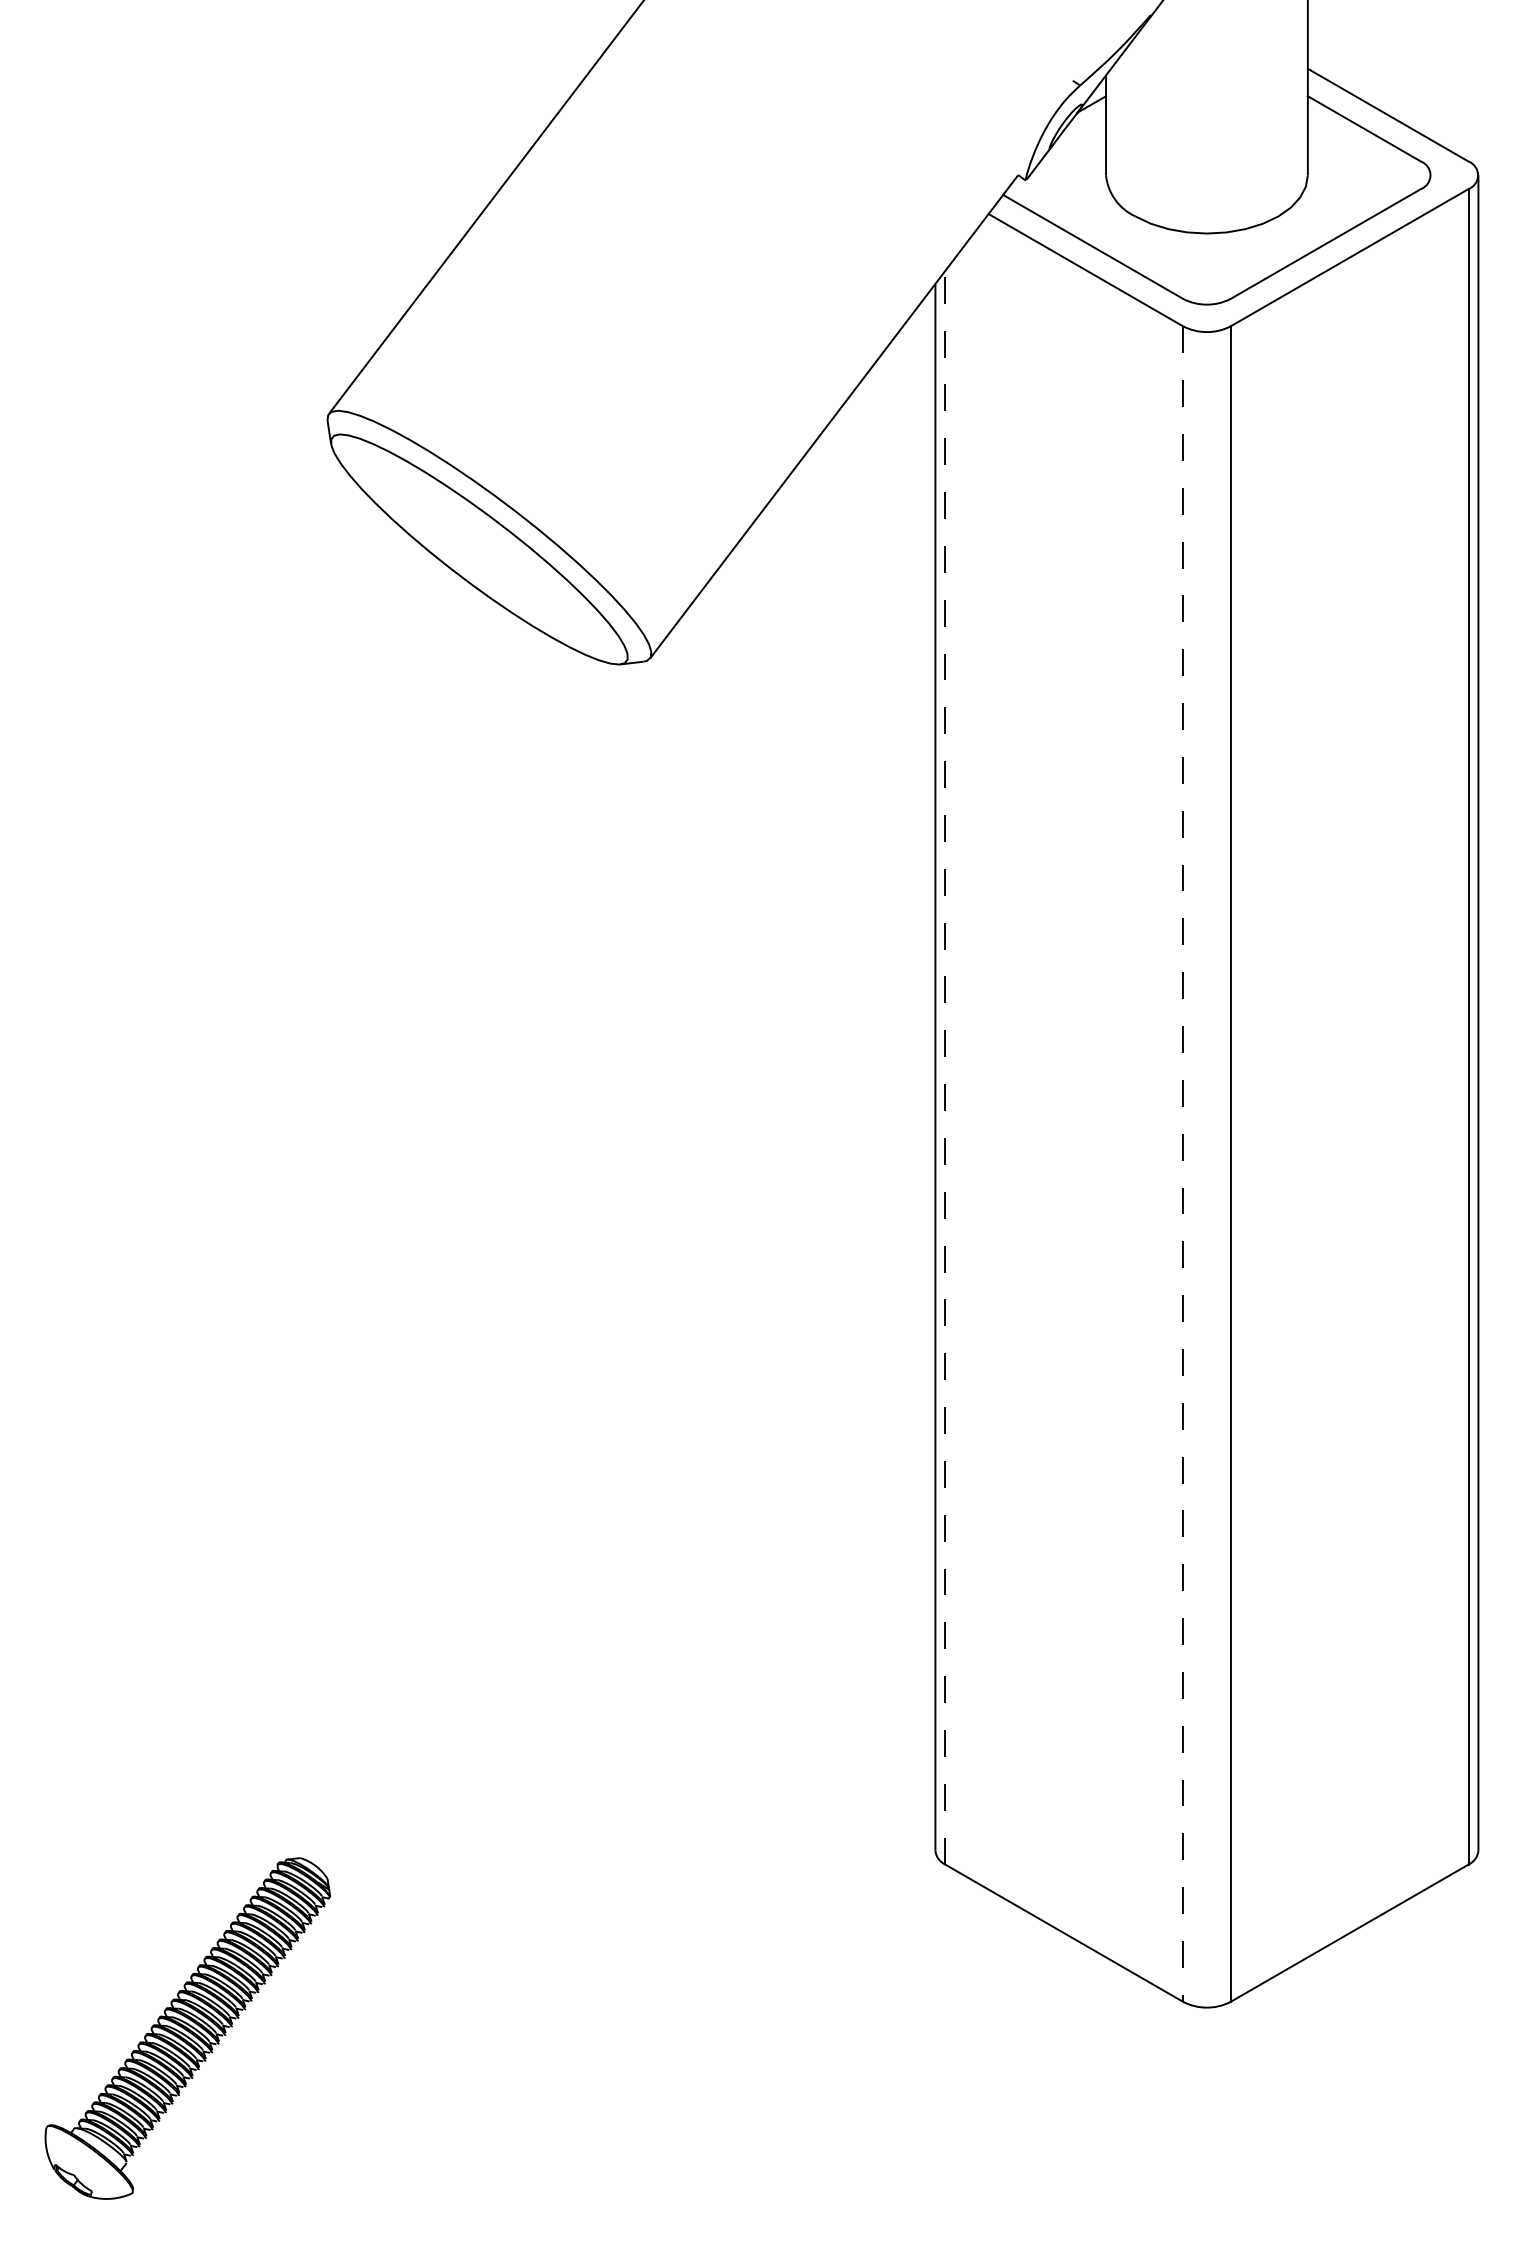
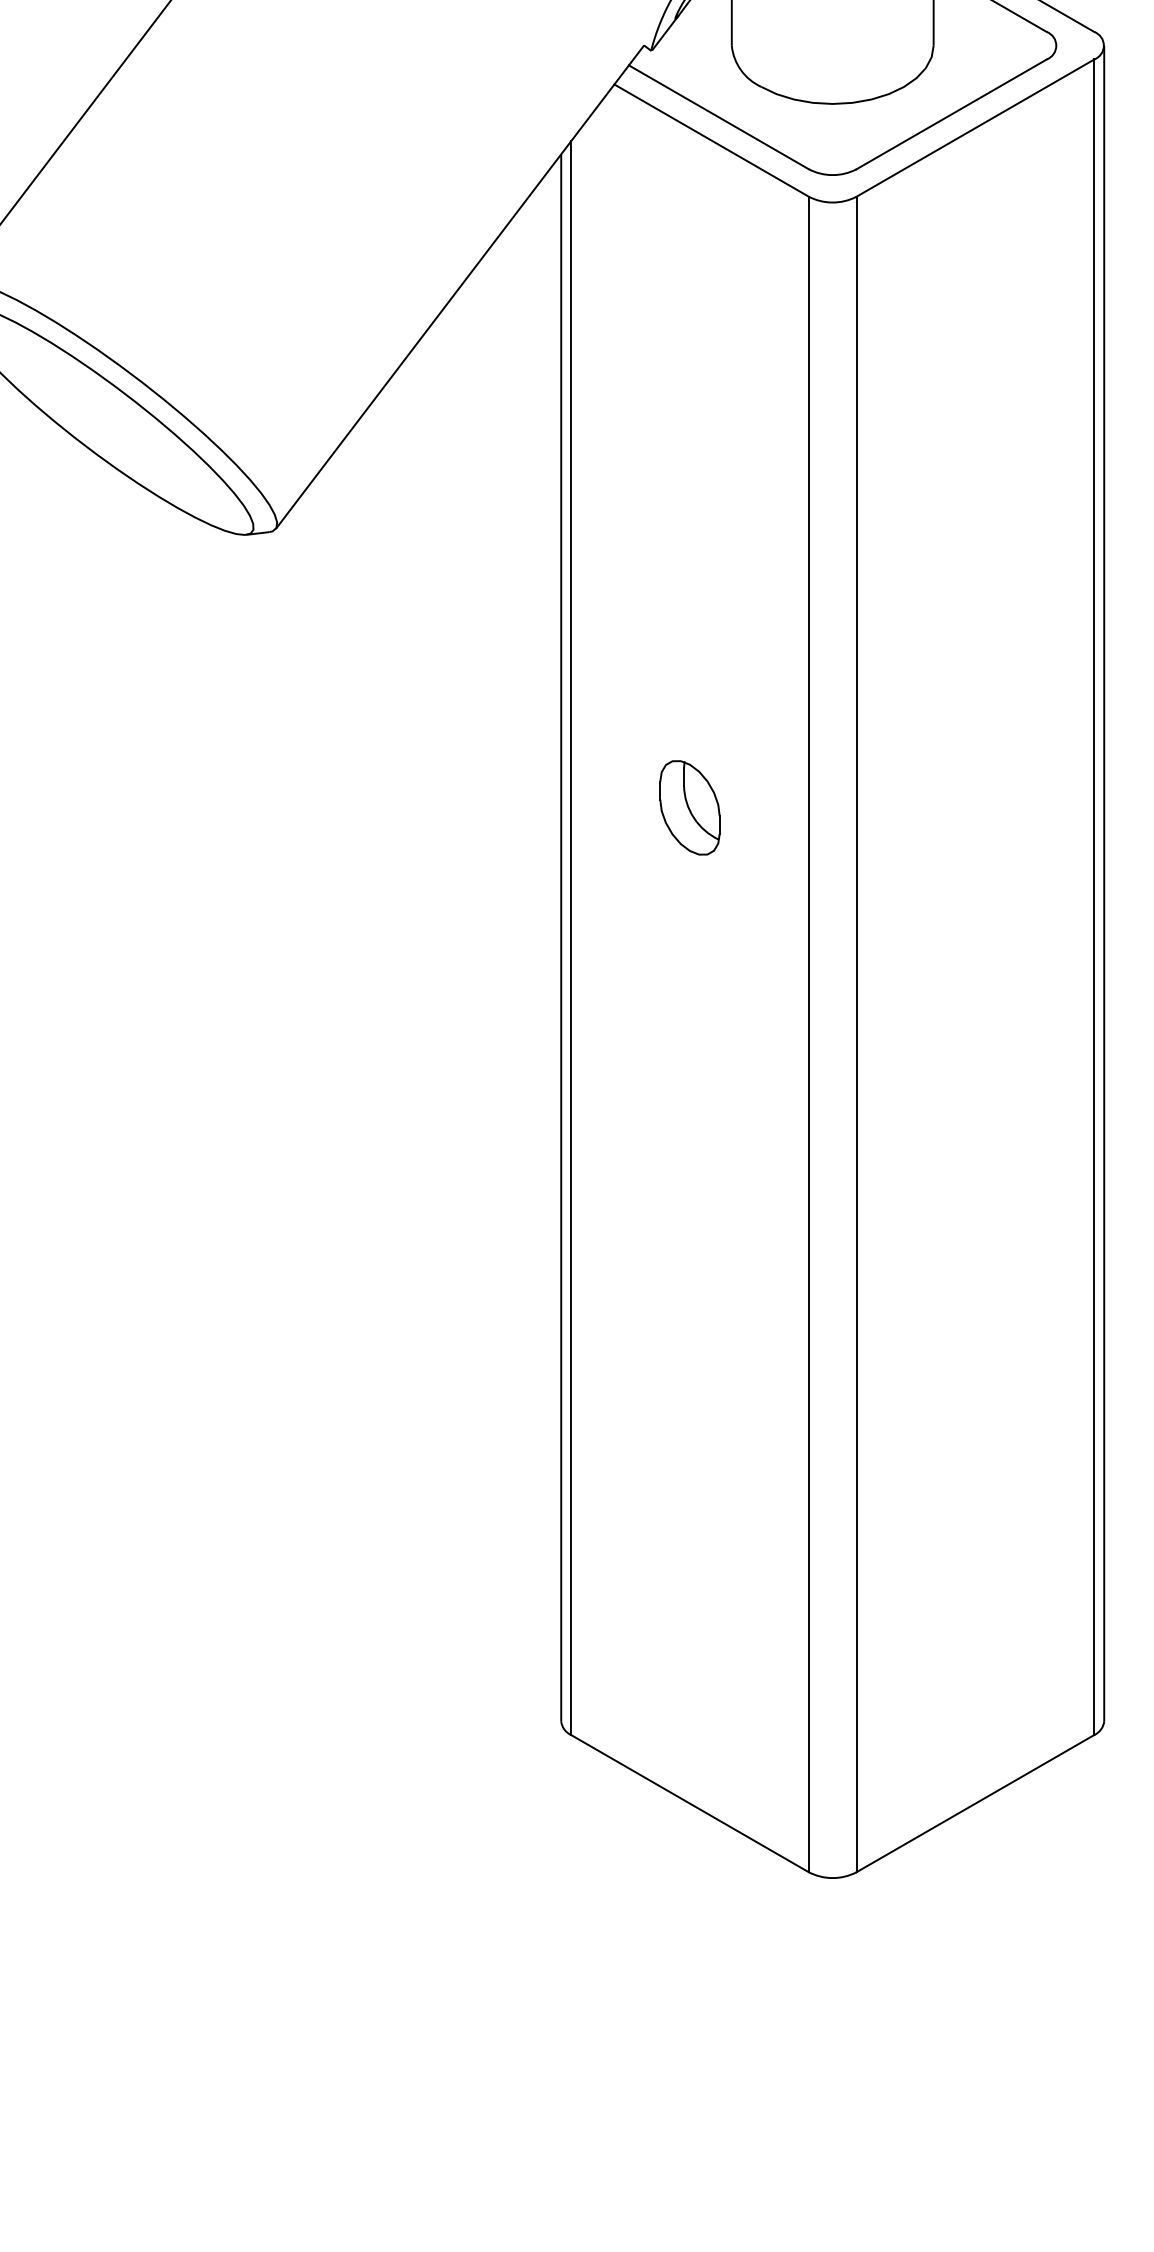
part: (1063, 937) -> (689, 807), added
line: (945, 1067) -> (571, 937), dashed -> solid
line: (1183, 1164) -> (809, 1034), dashed -> solid

